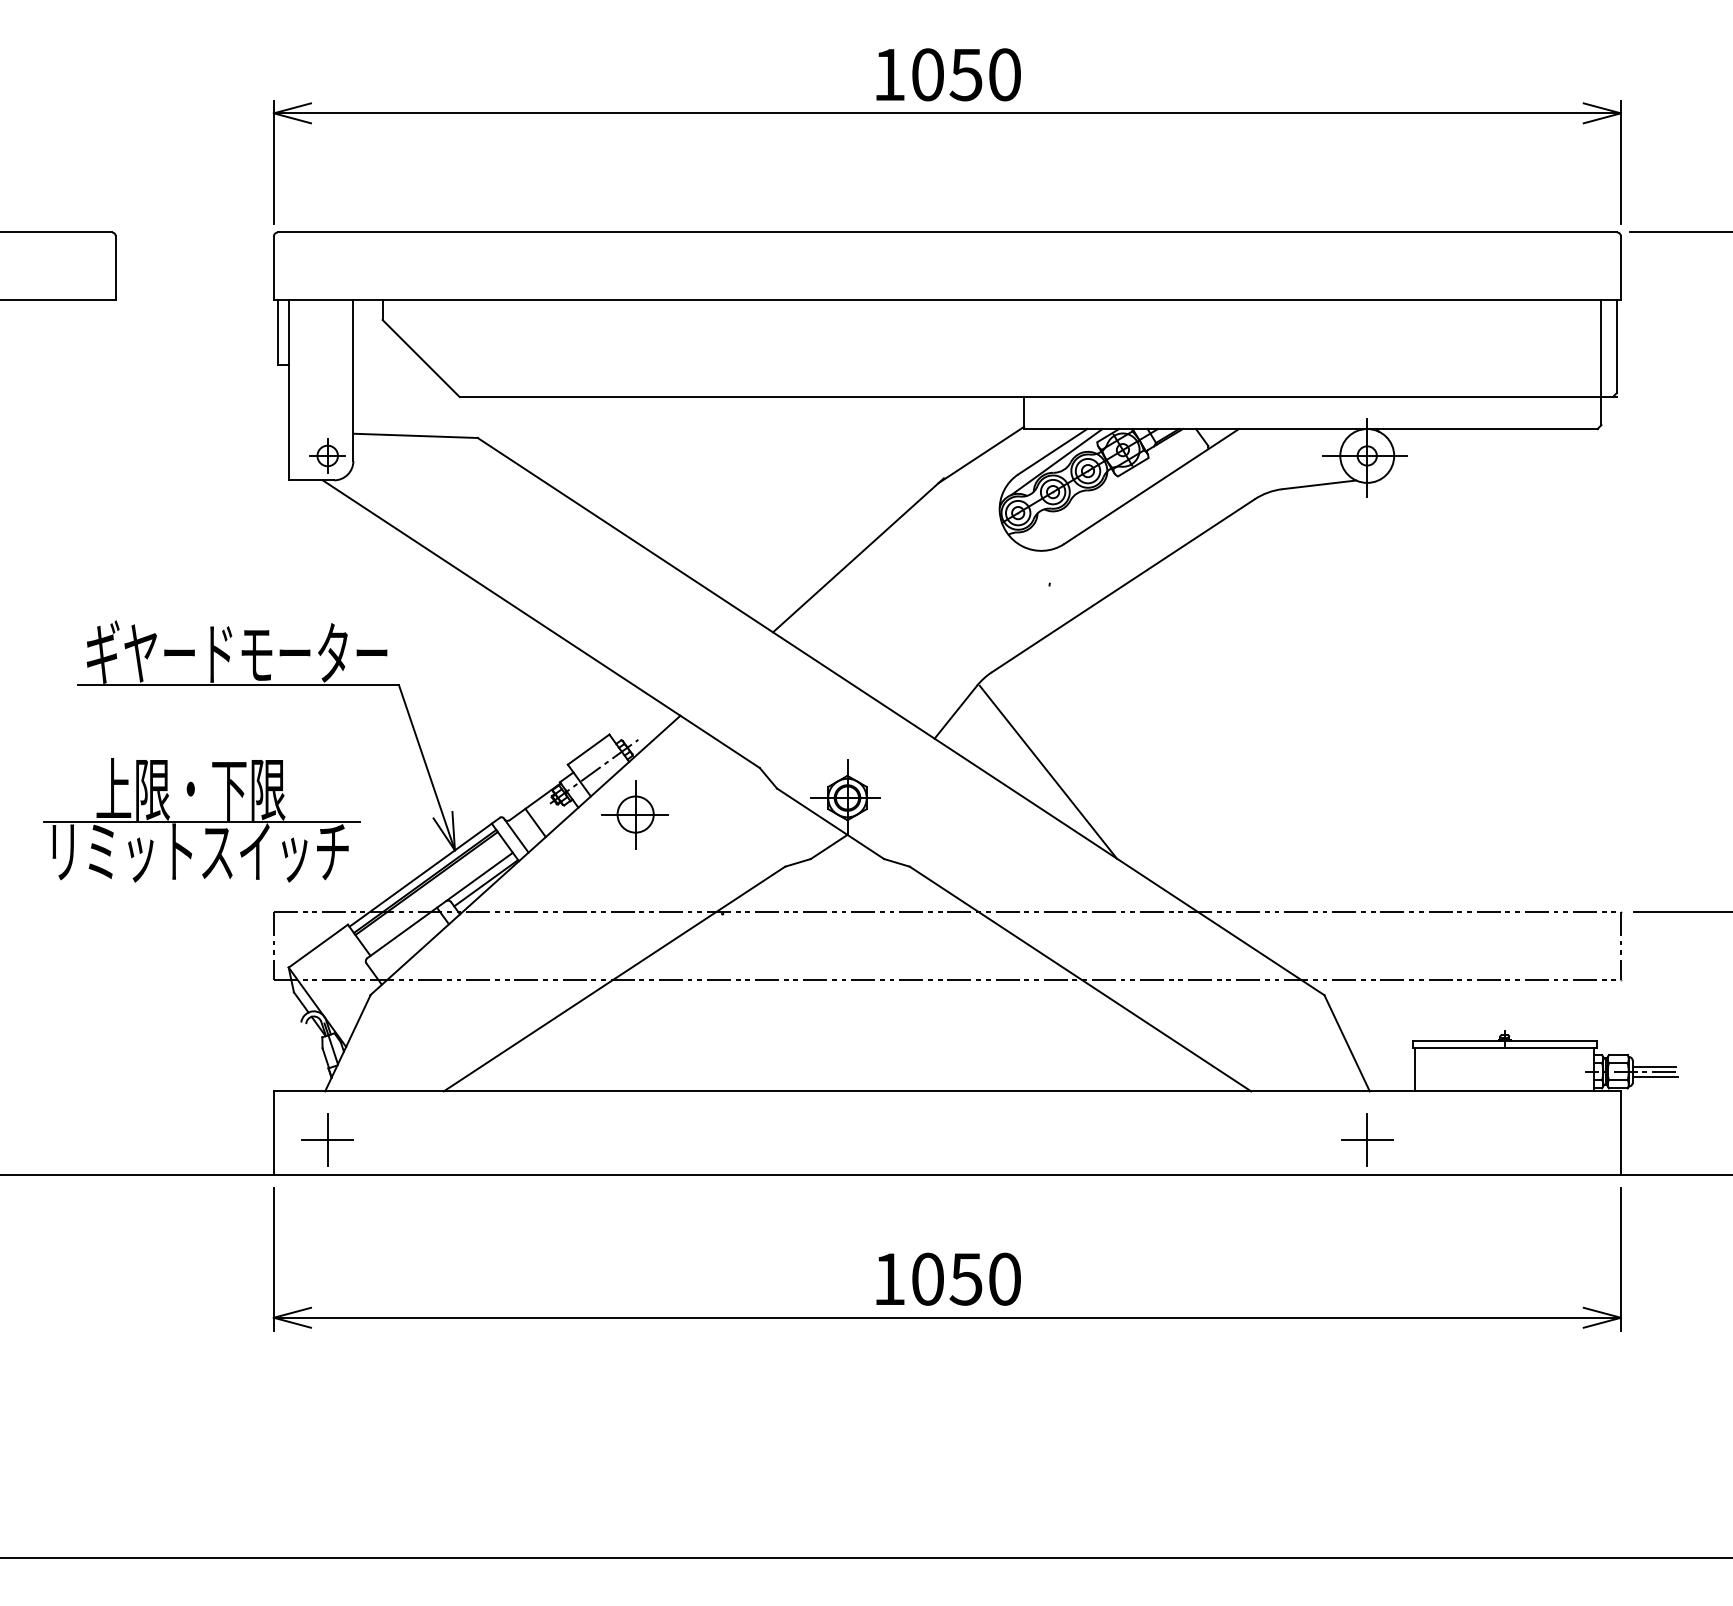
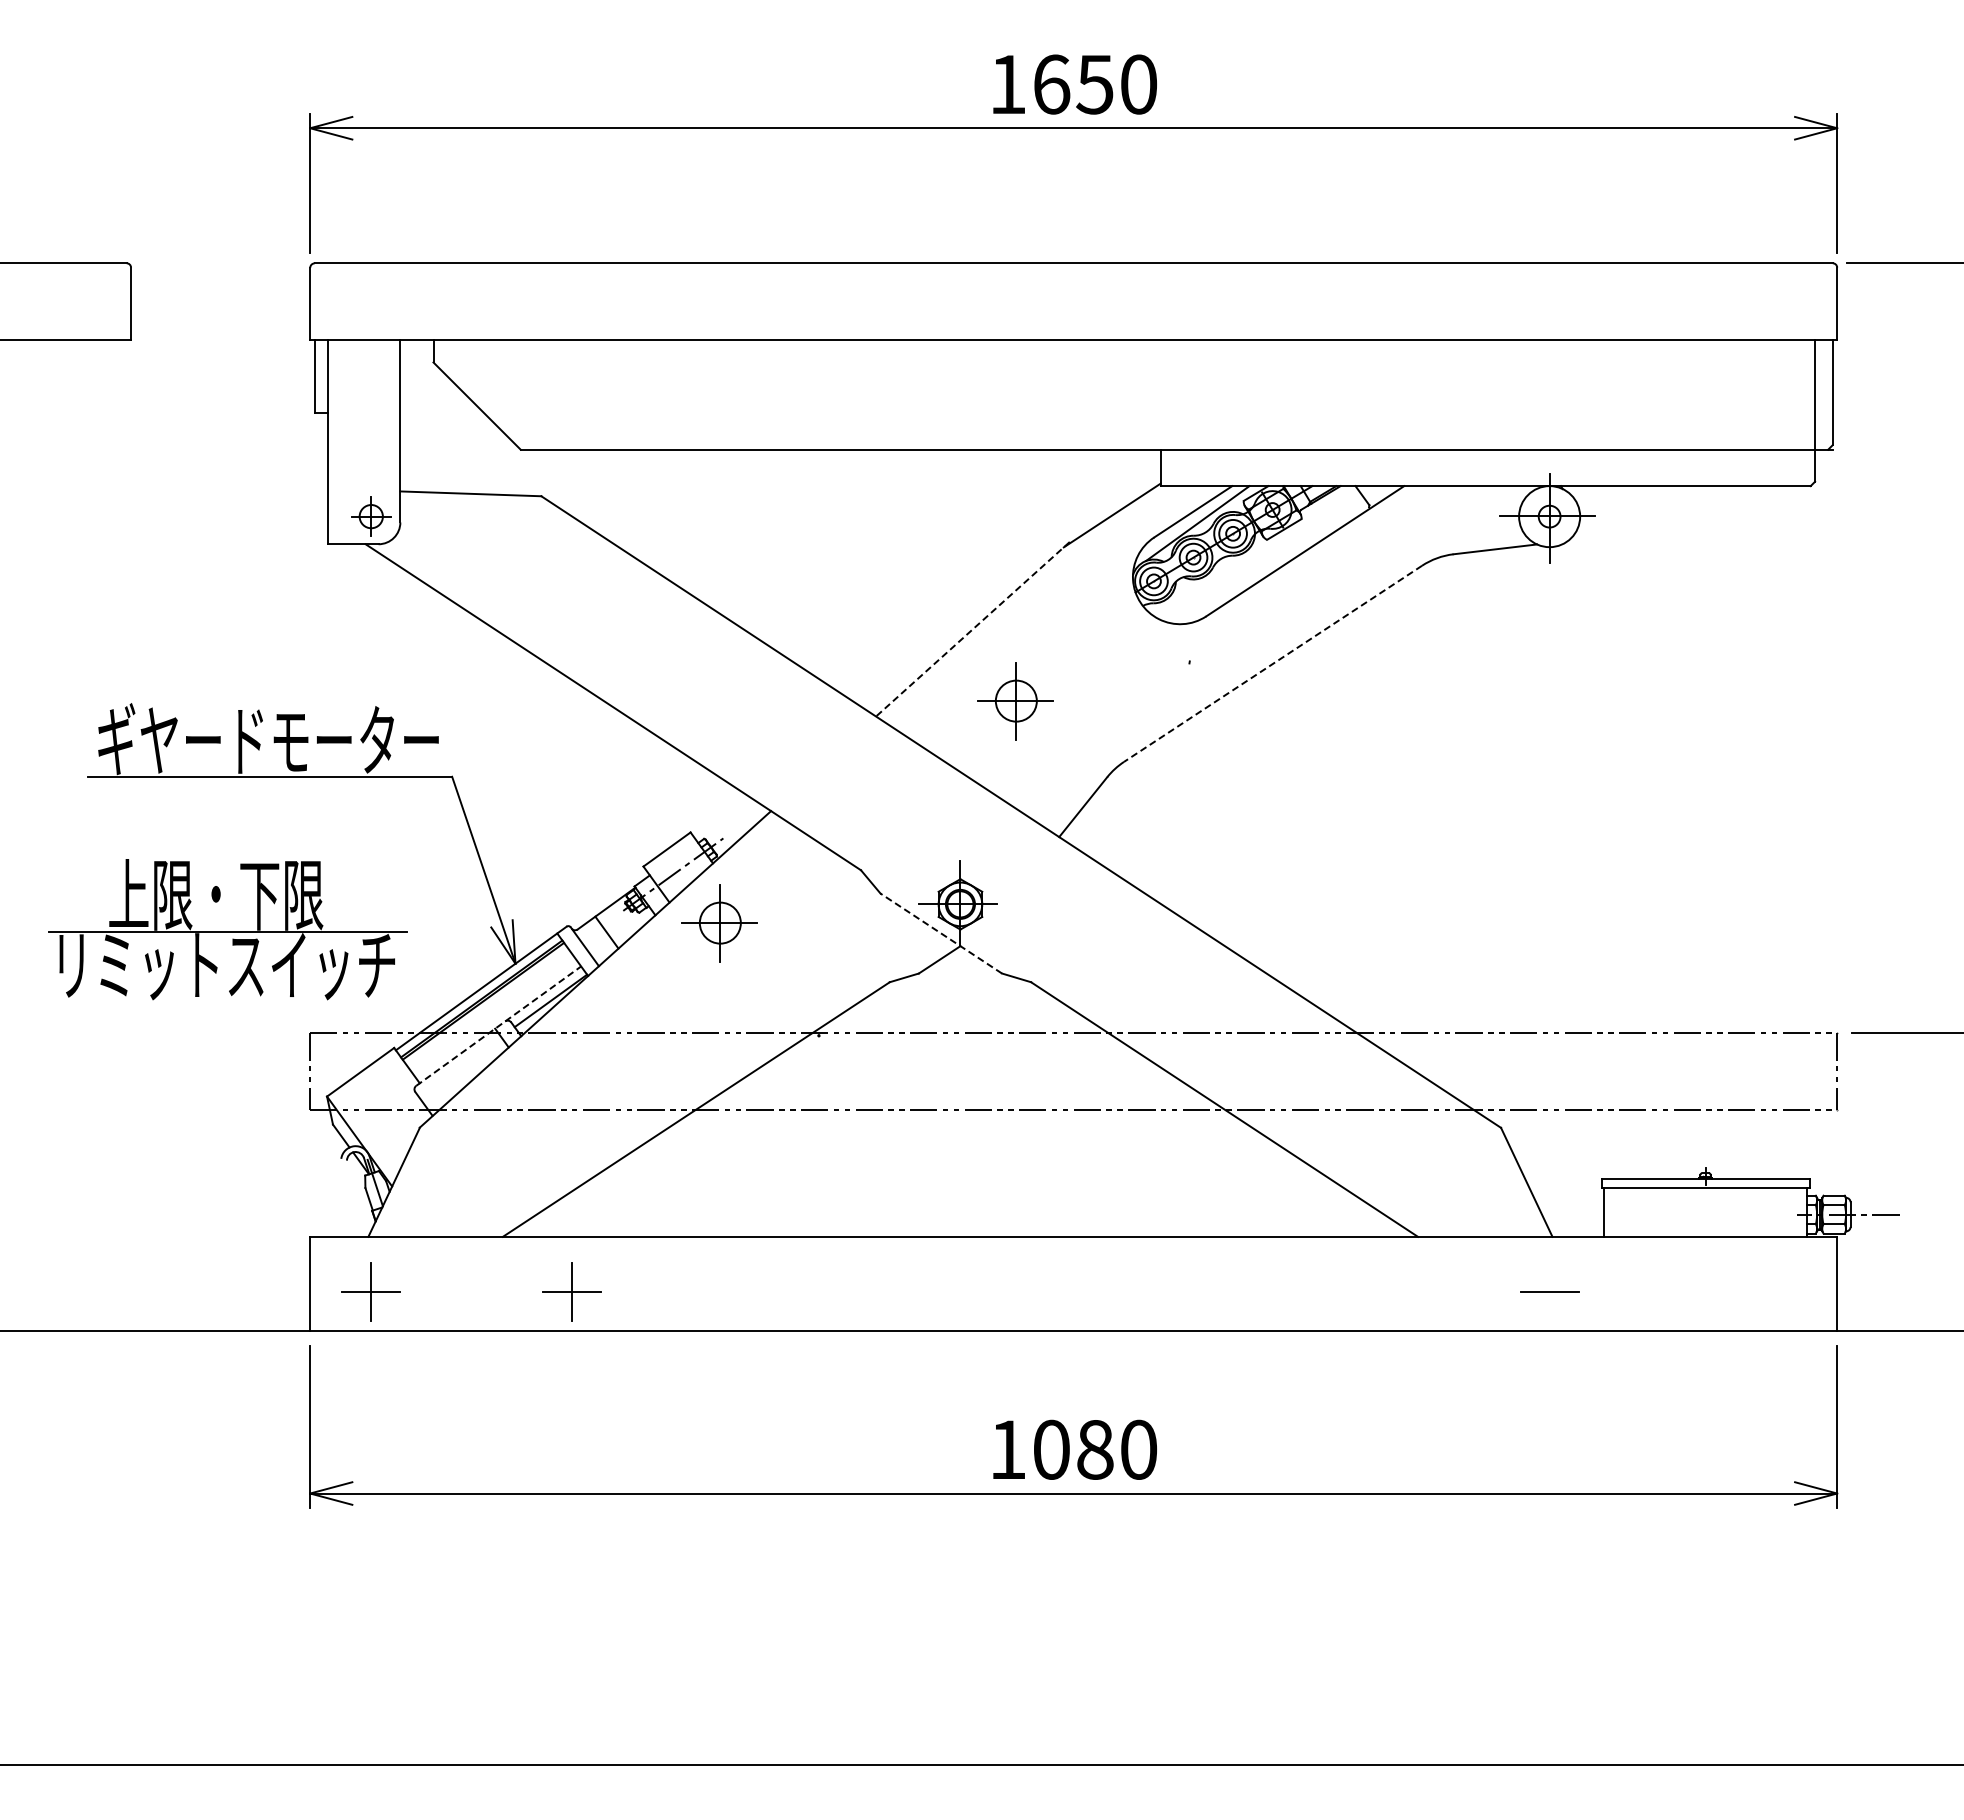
text: (928, 74) -> (1052, 84), 1050 -> 1650
line: (858, 555) -> (972, 629), solid -> dashed
line: (1122, 586) -> (1272, 664), solid -> dashed
part: (896, 619) -> (1015, 701), added
line: (1047, 772) -> (1187, 875), removed
line: (830, 823) -> (941, 933), solid -> dashed
line: (439, 905) -> (498, 1026), solid -> dashed
line: (1653, 1067) -> (1874, 1209), removed
line: (1654, 1076) -> (1875, 1220), removed
part: (504, 1139) -> (571, 1291), added
line: (1367, 1140) -> (1549, 1292), removed
text: (965, 1278) -> (1094, 1449), 1050 -> 1080

